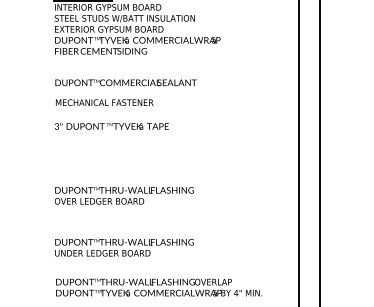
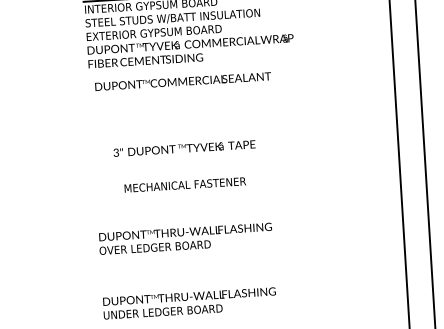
text: (125, 82) -> (182, 81), moved
text: (104, 102) -> (185, 184), moved
text: (111, 126) -> (184, 148), moved

